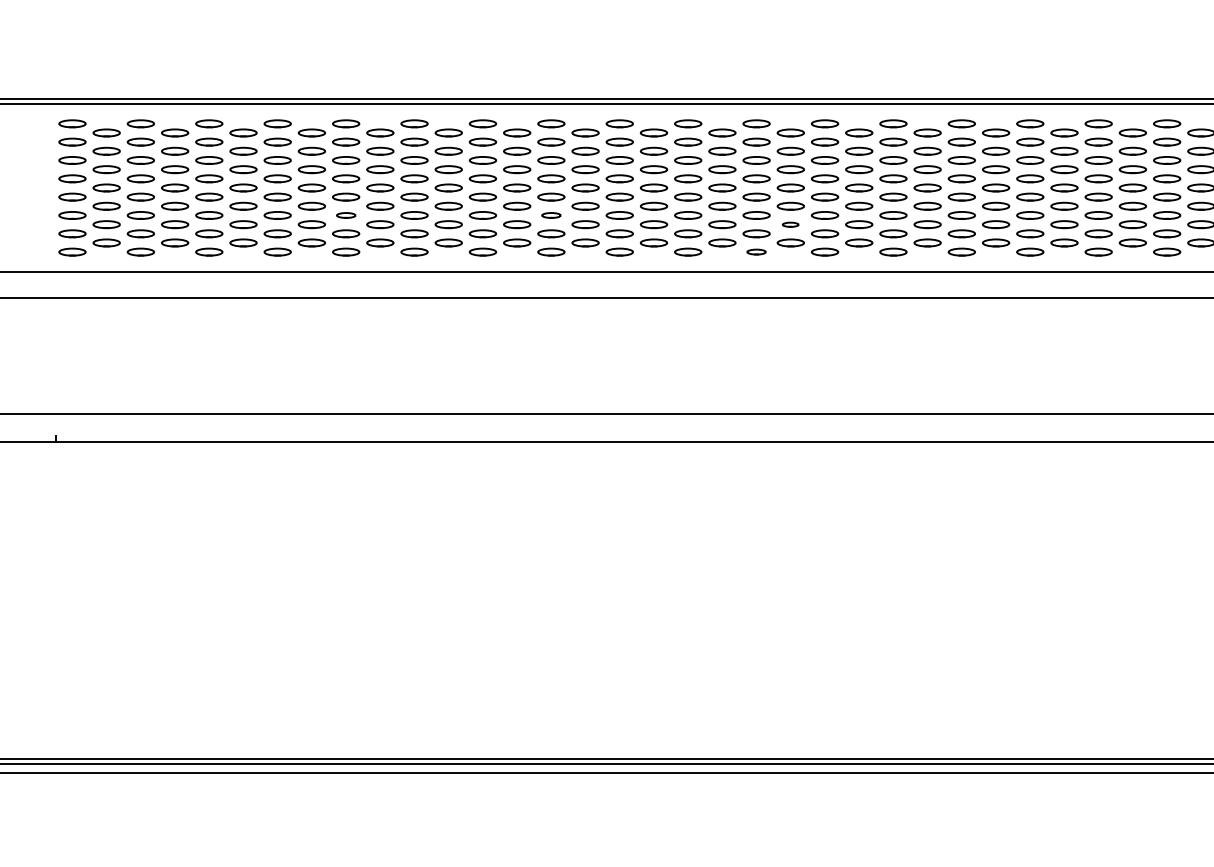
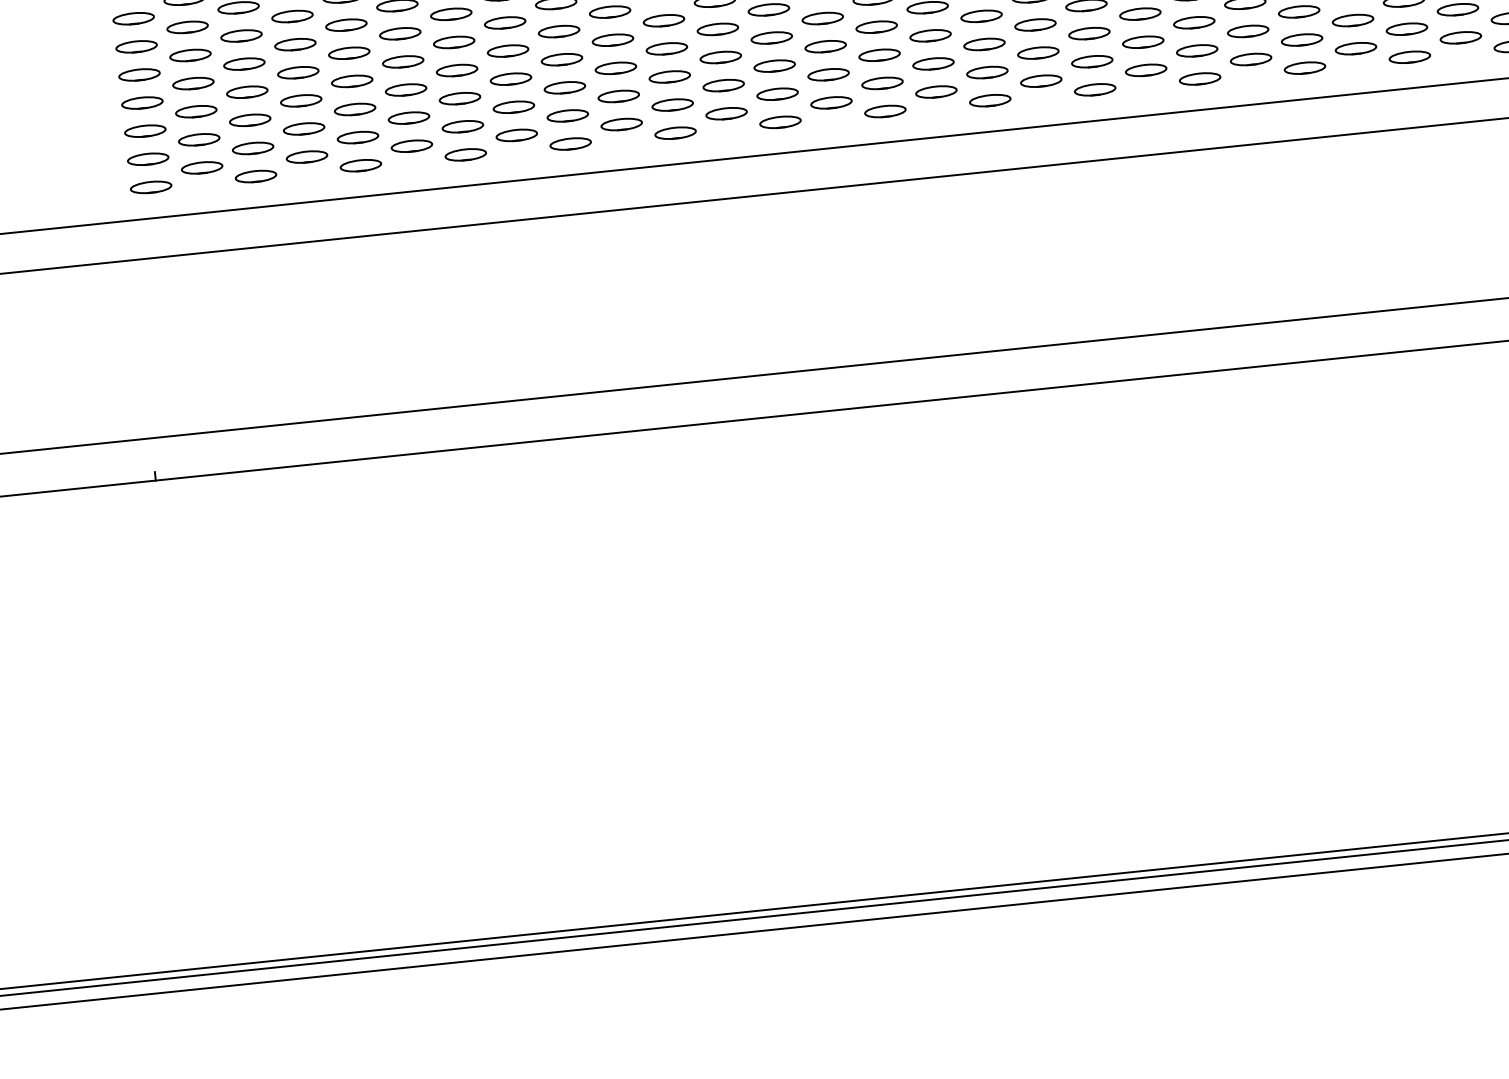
part: (346, 215) -> (565, 87), size x1.43
part: (551, 215) -> (879, 55), size x1.43
part: (790, 224) -> (1247, 31), size x1.67
part: (756, 251) -> (1199, 78), size x1.43

